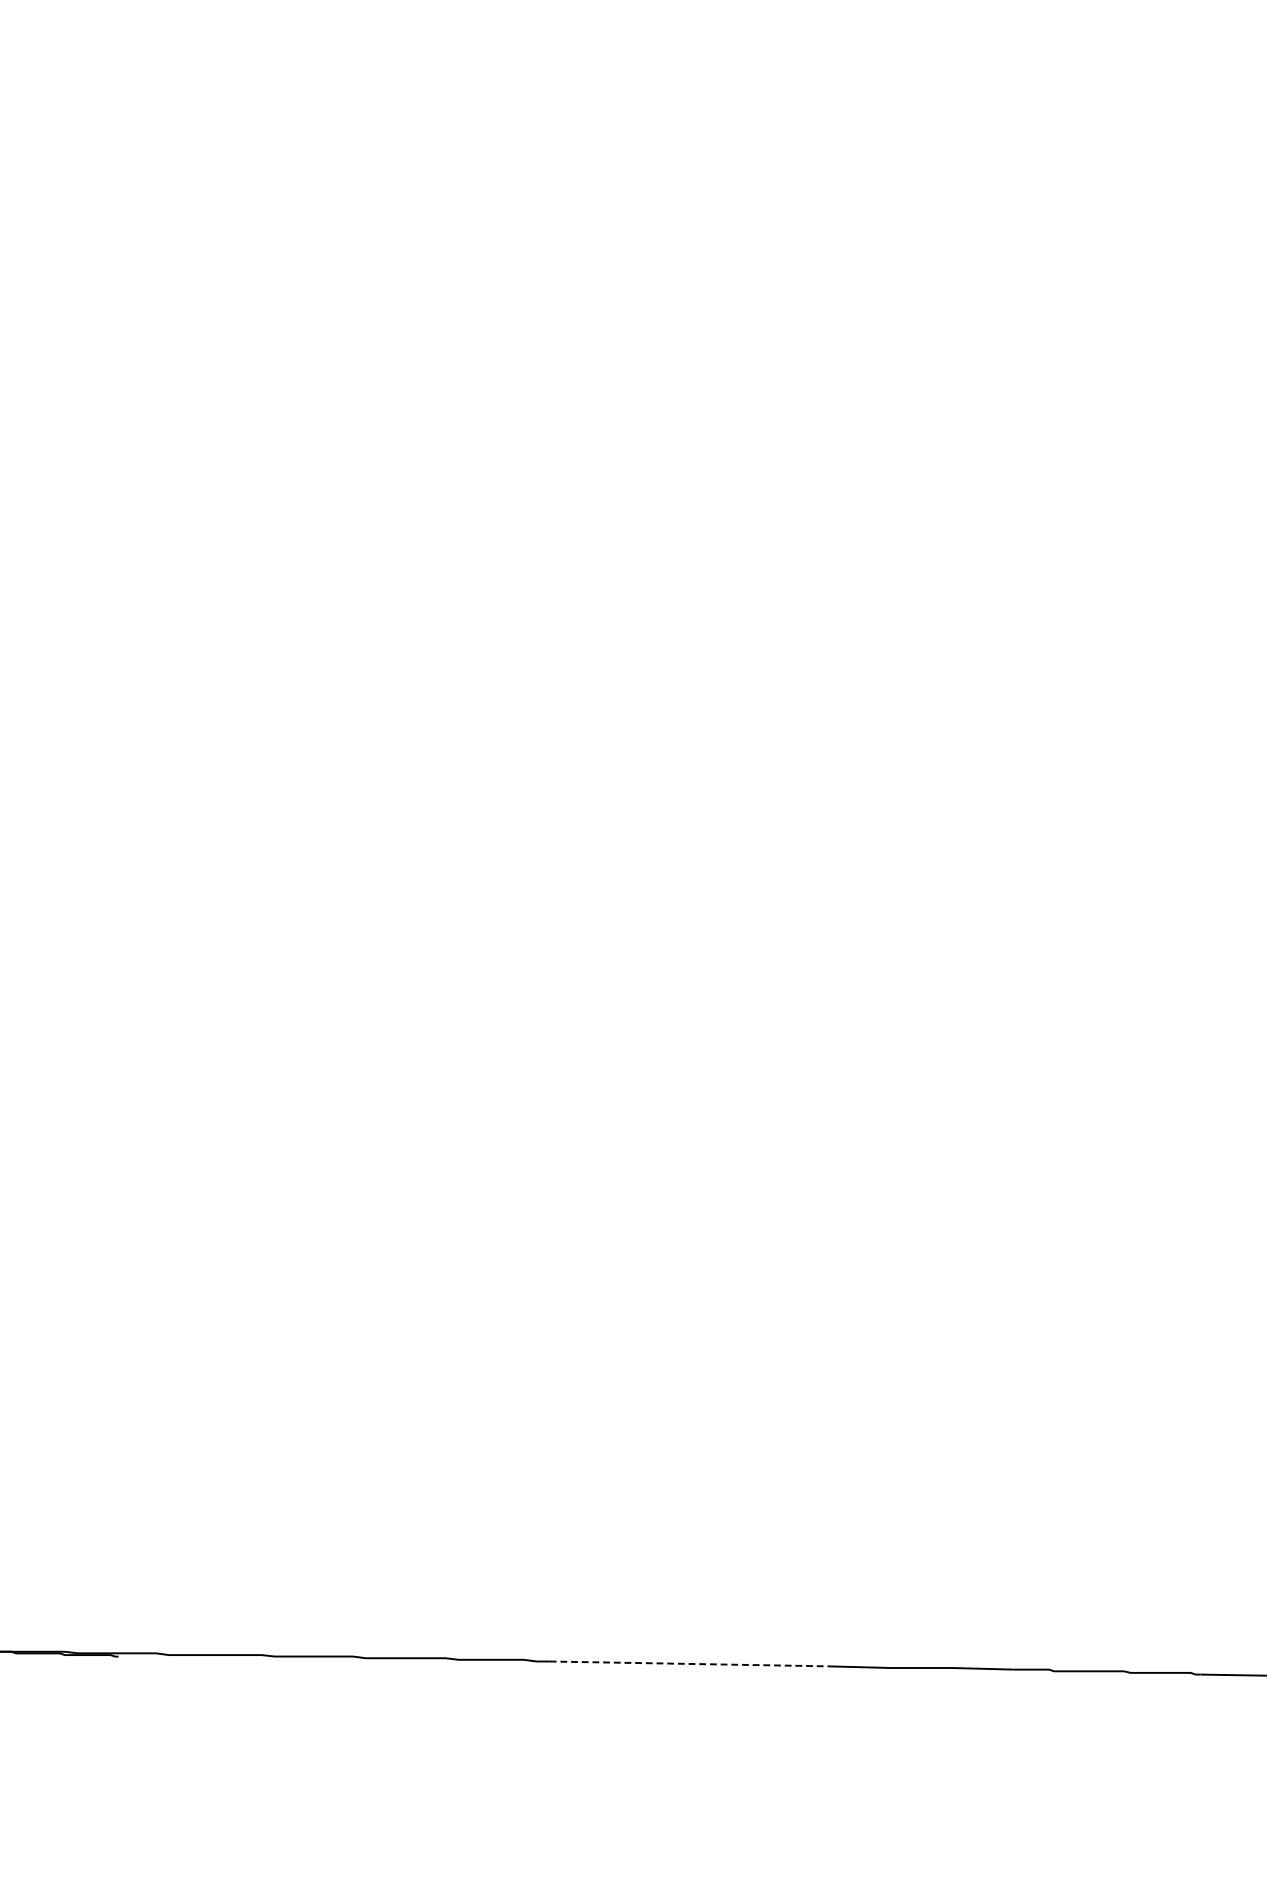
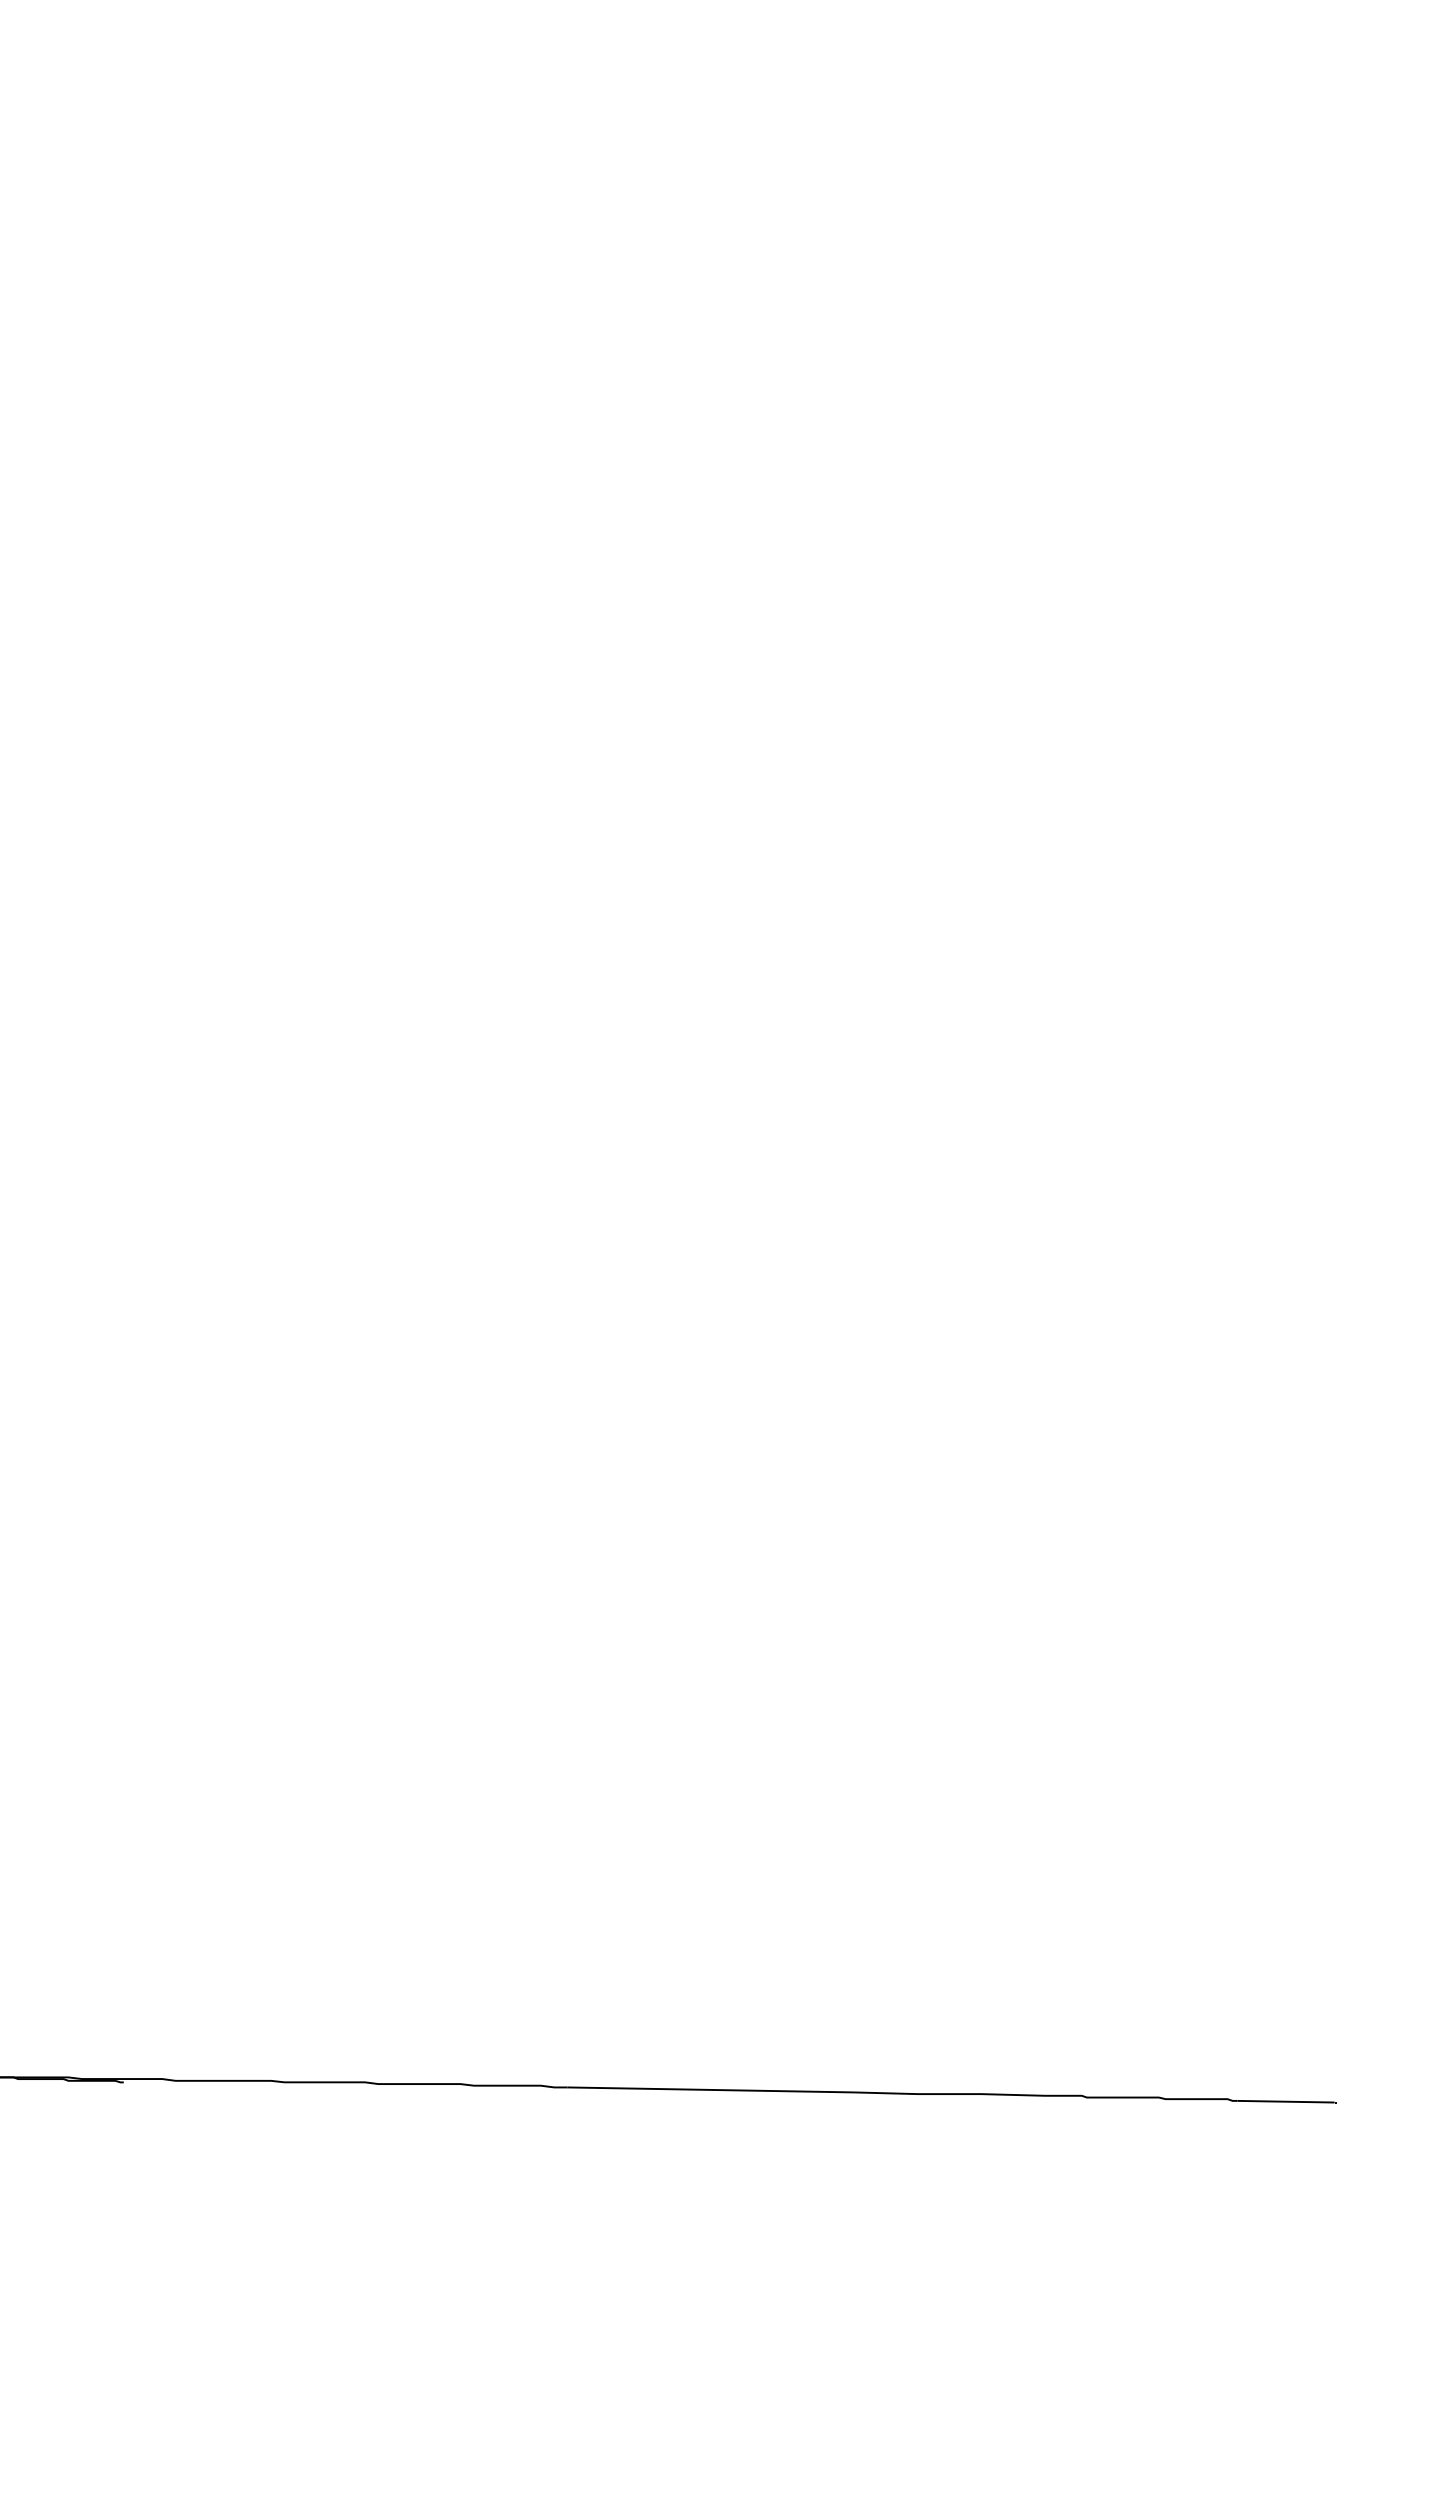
line: (689, 1663) -> (711, 2089), dashed -> solid

